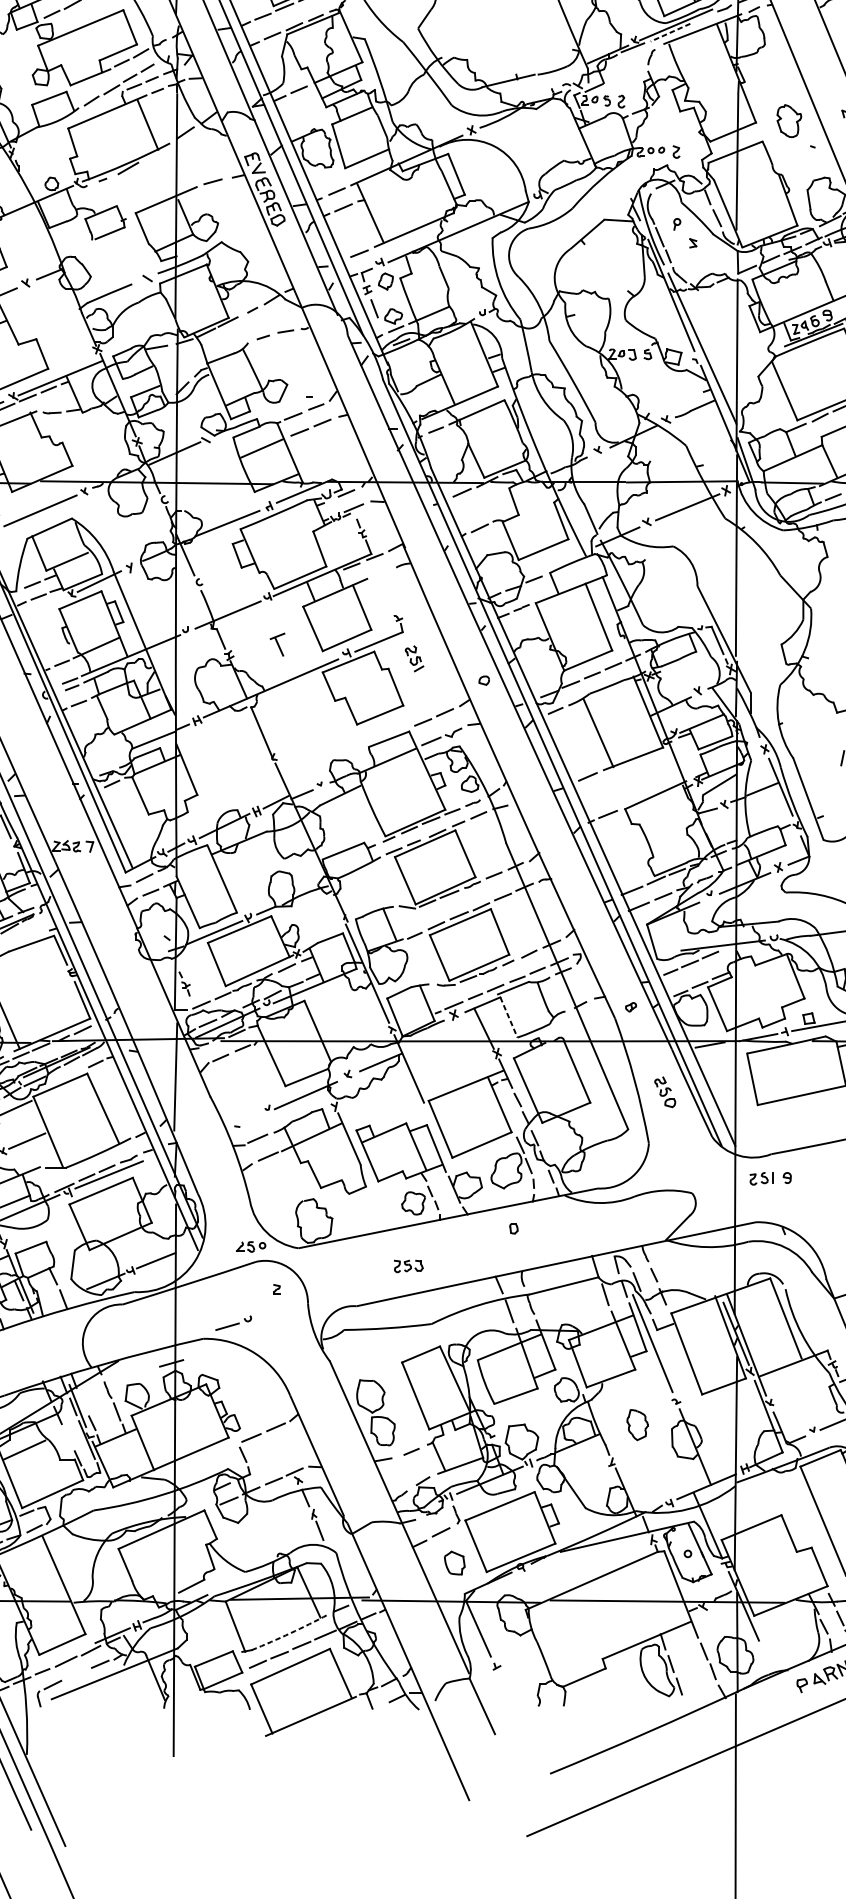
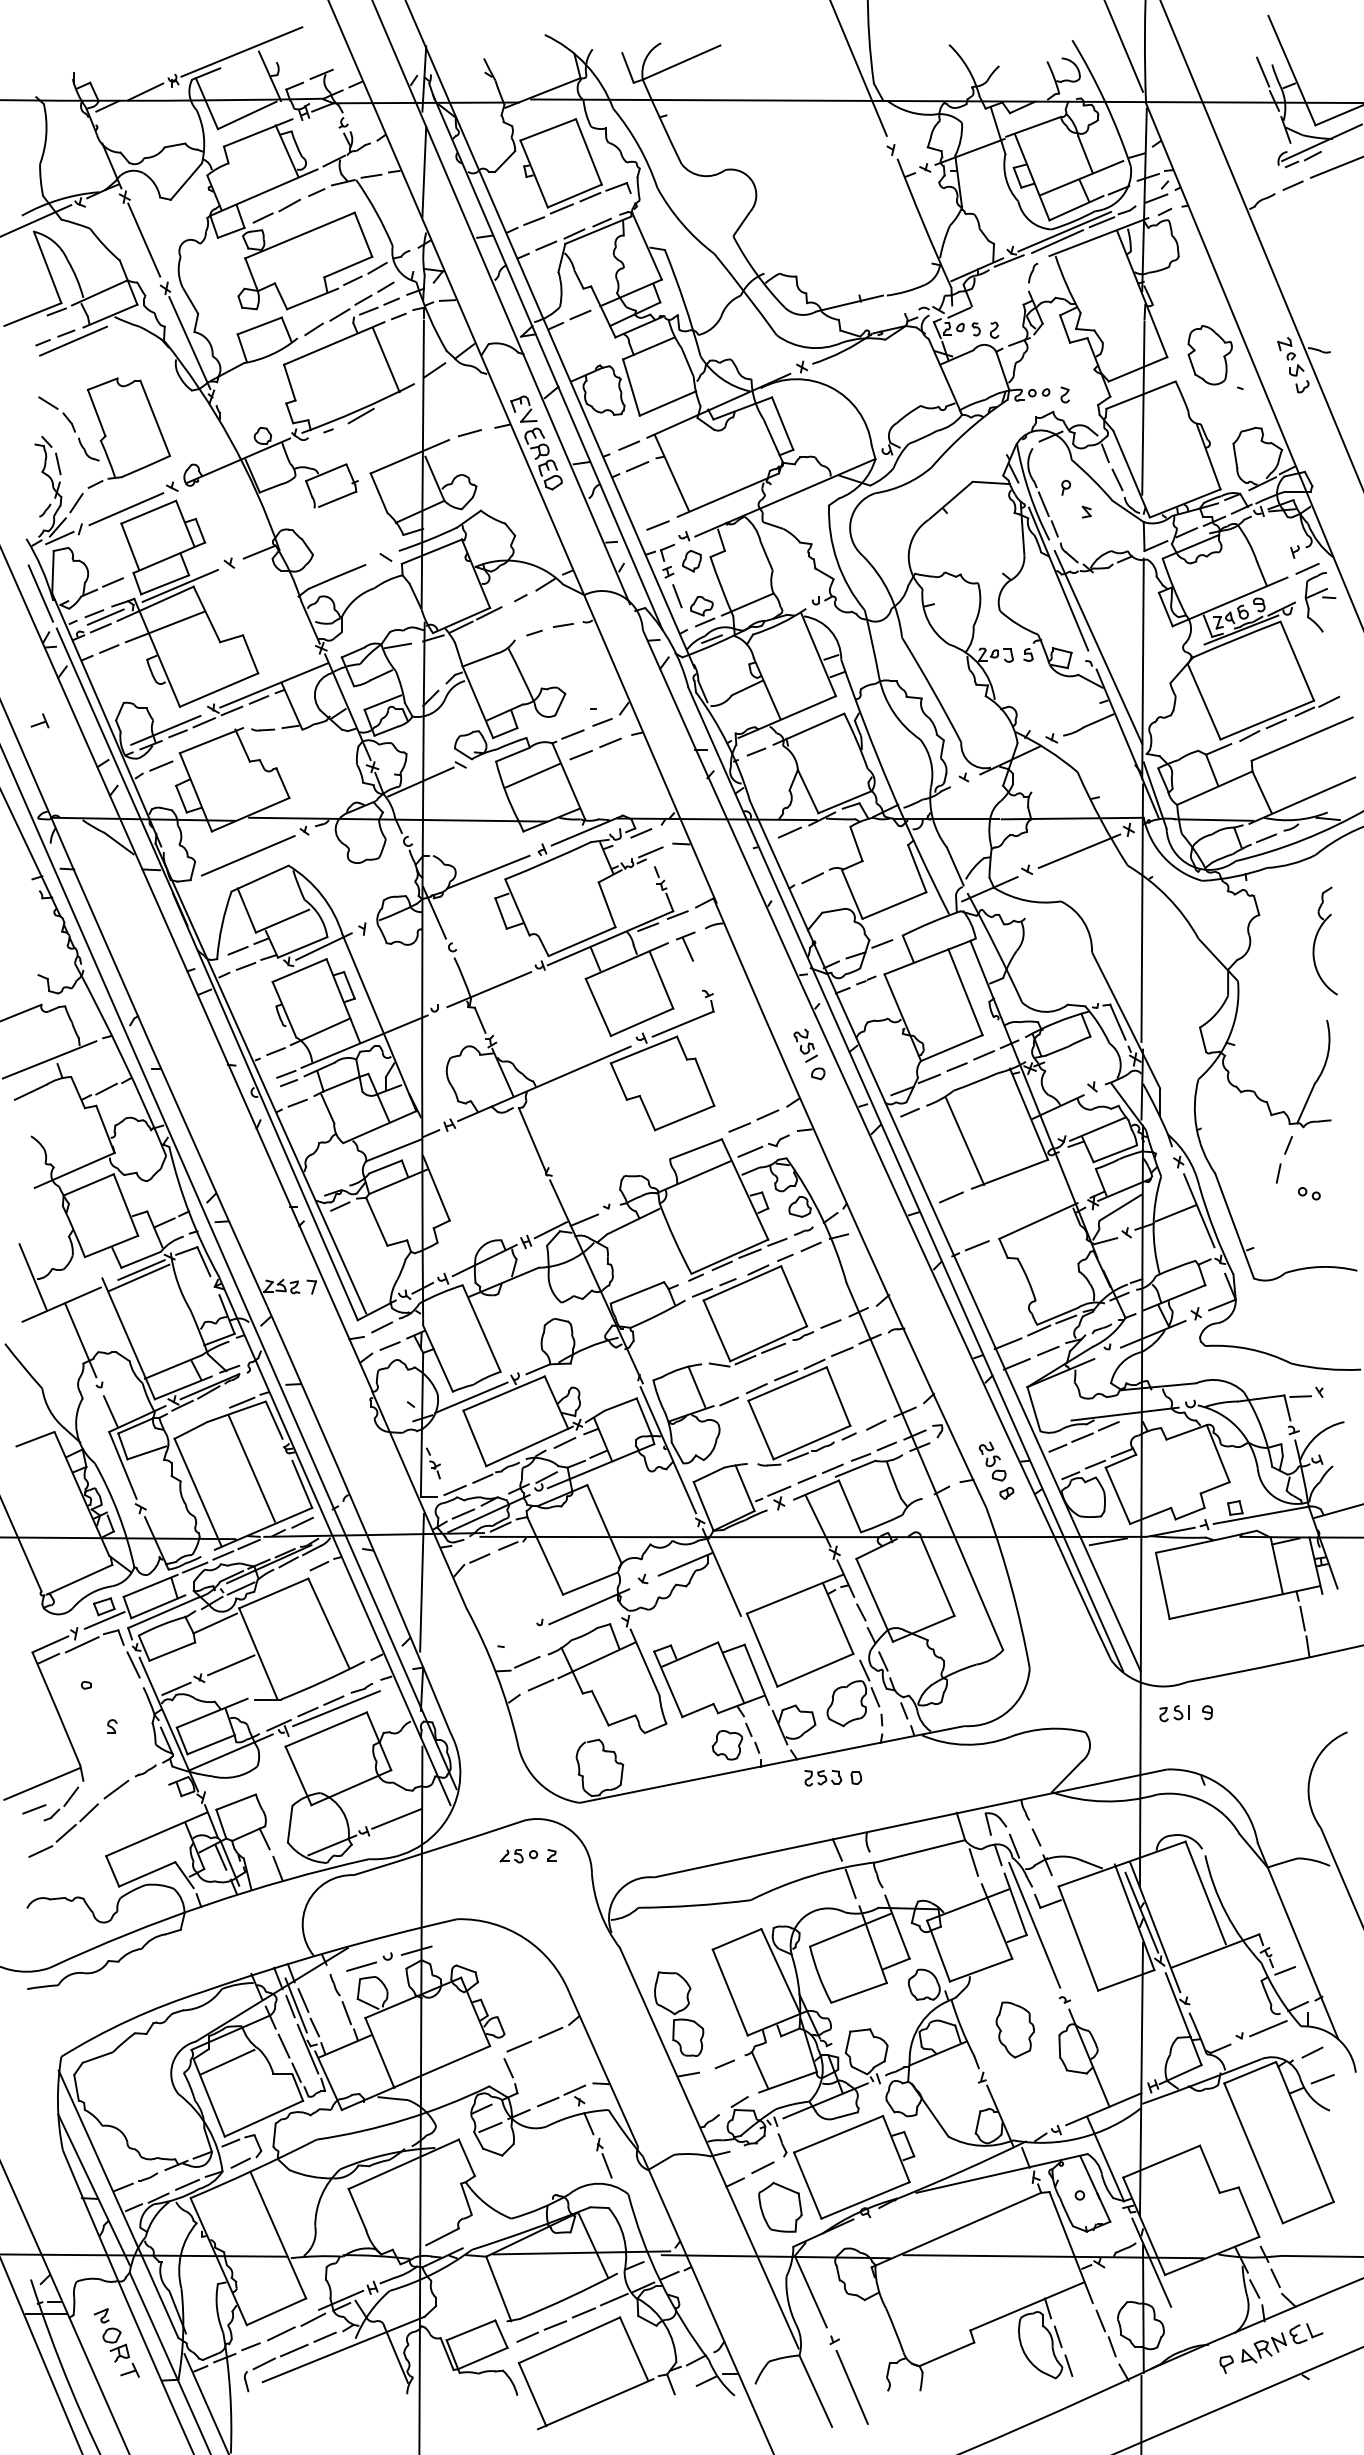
line: (704, 17) -> (1101, 222), added
line: (670, 32) -> (1057, 241), dashed -> solid
part: (788, 121) -> (1209, 355), size x1.43
part: (277, 644) -> (685, 946), moved
part: (414, 658) -> (805, 1045), moved
line: (35, 936) -> (242, 1402), added
line: (42, 987) -> (251, 1468), added
line: (509, 1017) -> (850, 1506), dashed -> solid
part: (665, 1092) -> (992, 1461), moved
part: (250, 1247) -> (518, 1856), moved
part: (408, 1266) -> (823, 1778), moved
part: (233, 1322) -> (369, 1961), moved
line: (83, 1402) -> (303, 2000), added
part: (637, 1424) -> (1014, 2029), size x1.43
line: (67, 1437) -> (283, 2045), added
part: (454, 1562) -> (780, 2206), size x1.67
arc: (290, 1633) -> (569, 2297), dashed -> solid
line: (76, 1674) -> (294, 2350), added
line: (510, 1702) -> (851, 2386), added

